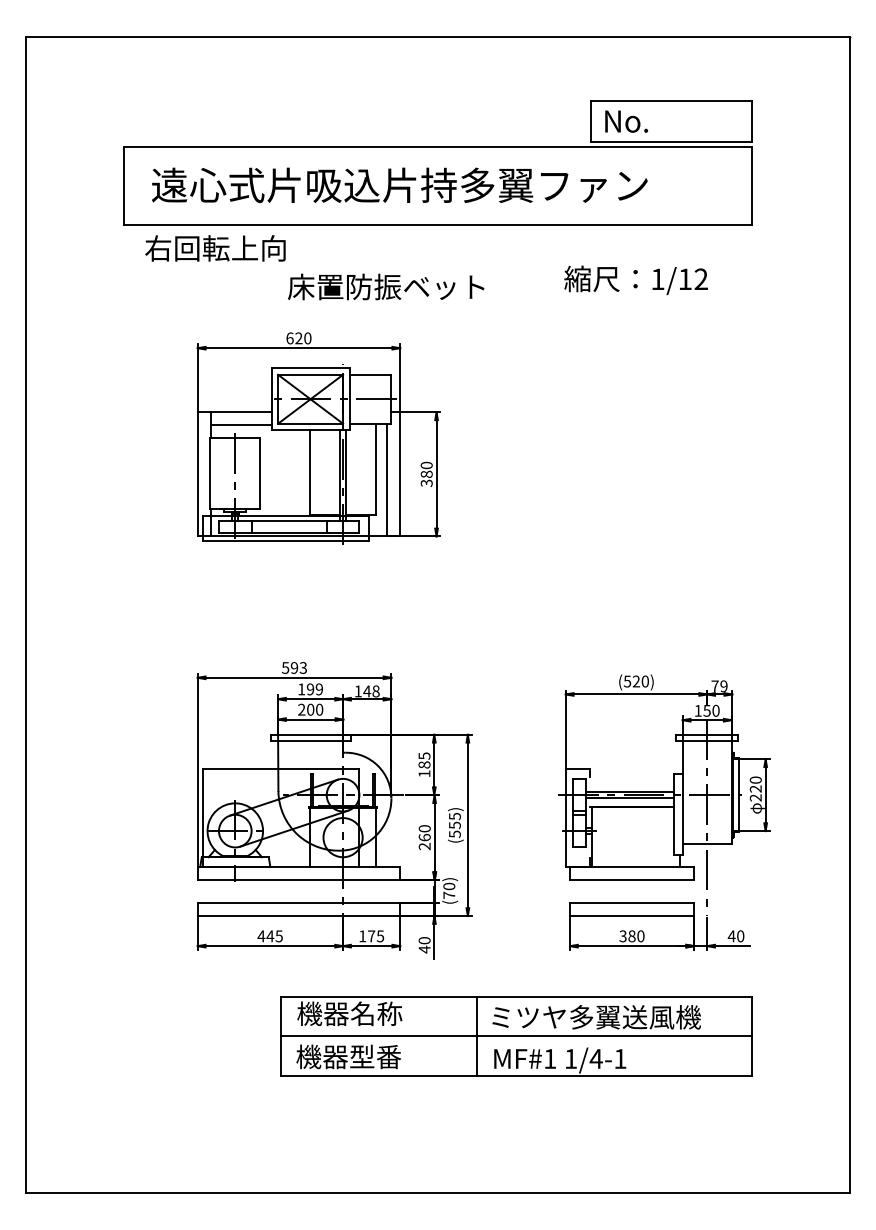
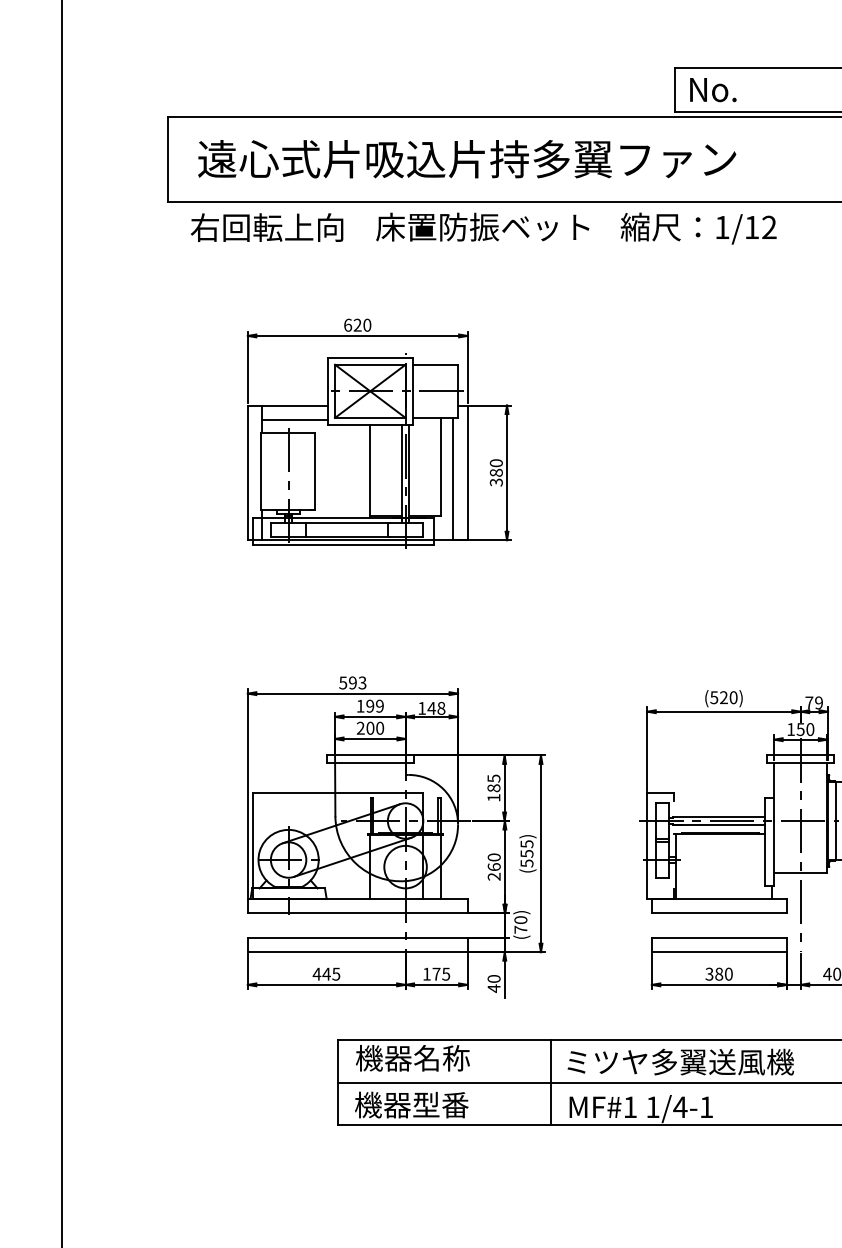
text: (635, 280) -> (697, 228), moved
text: (386, 286) -> (483, 226), moved

